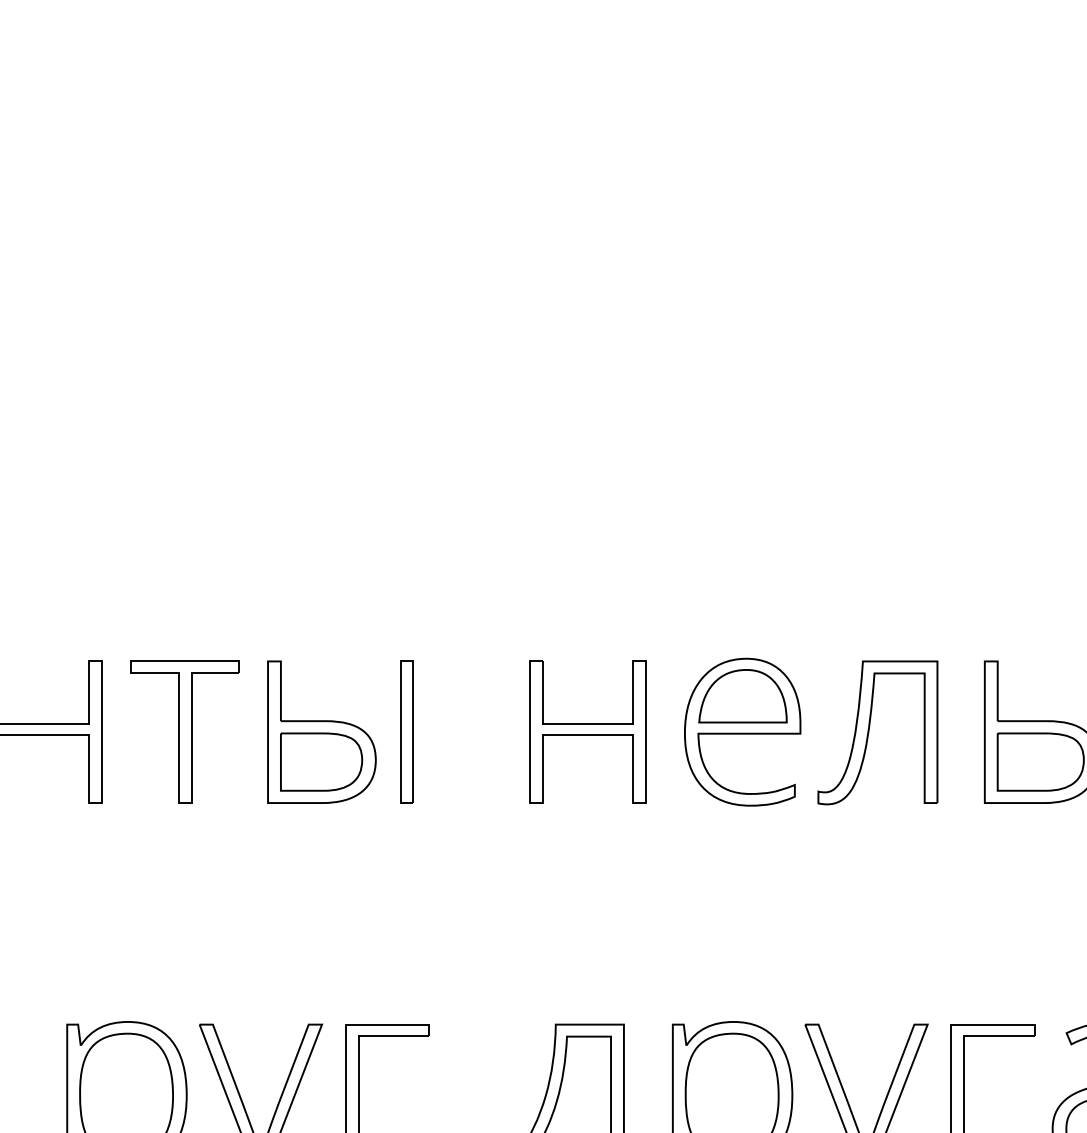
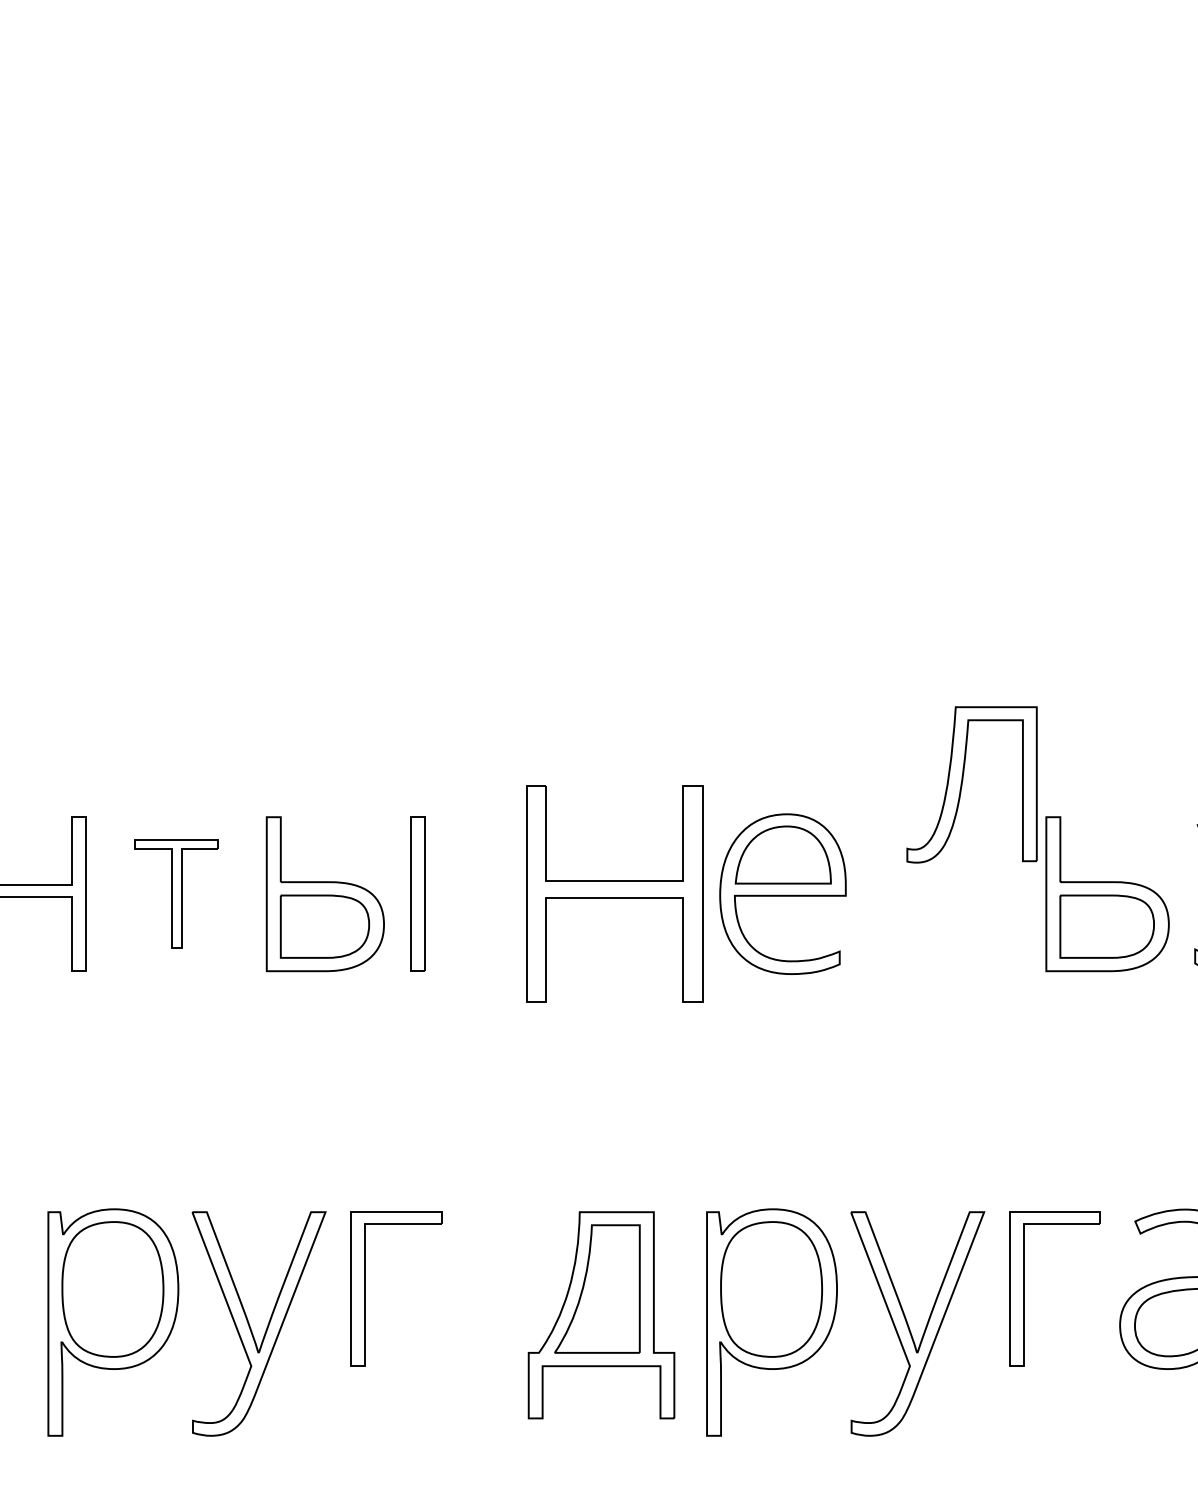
part: (870, 728) -> (963, 780), moved
part: (185, 731) -> (176, 893), size x0.7
part: (587, 731) -> (614, 893), size x1.4

